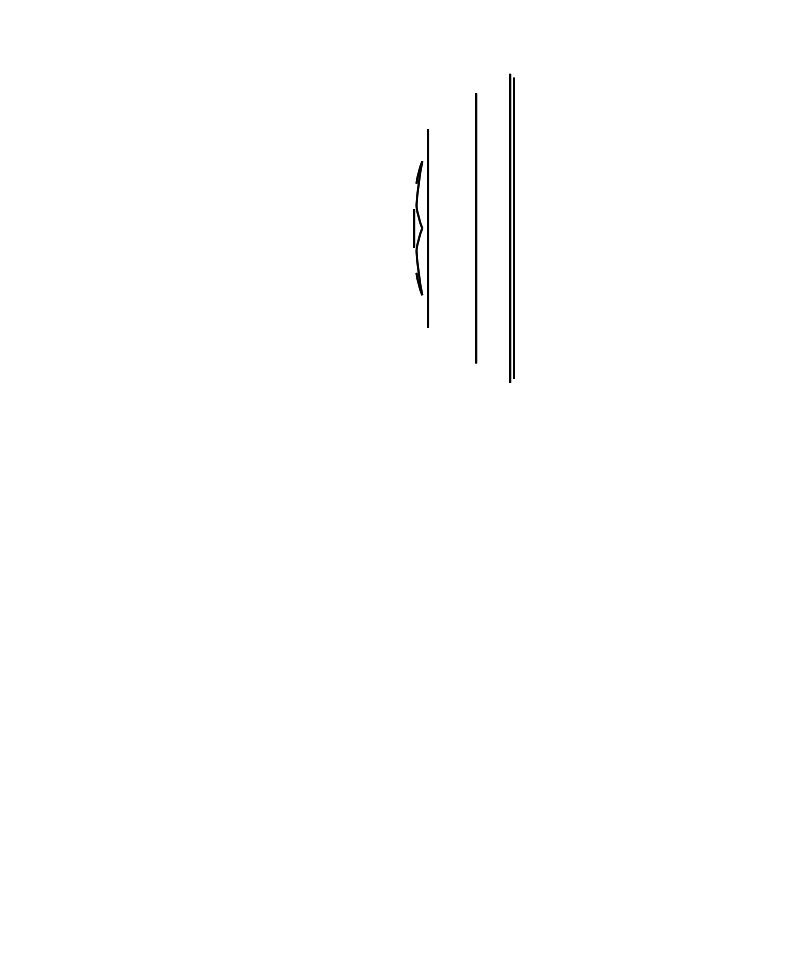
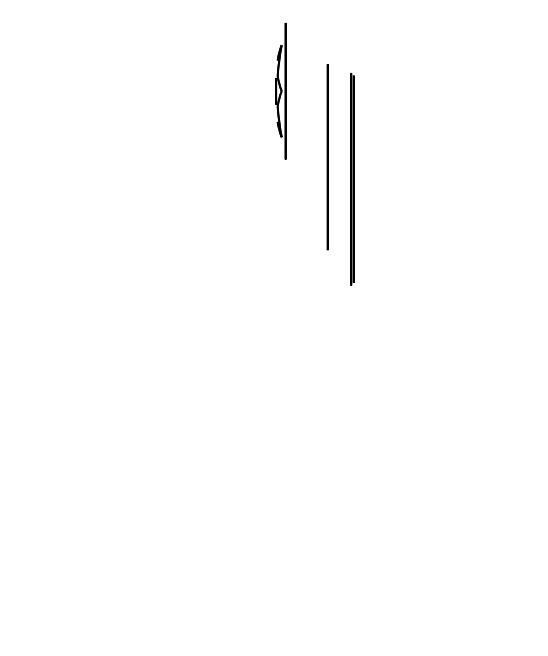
line: (512, 227) -> (352, 178), moved
part: (420, 228) -> (280, 91), moved

